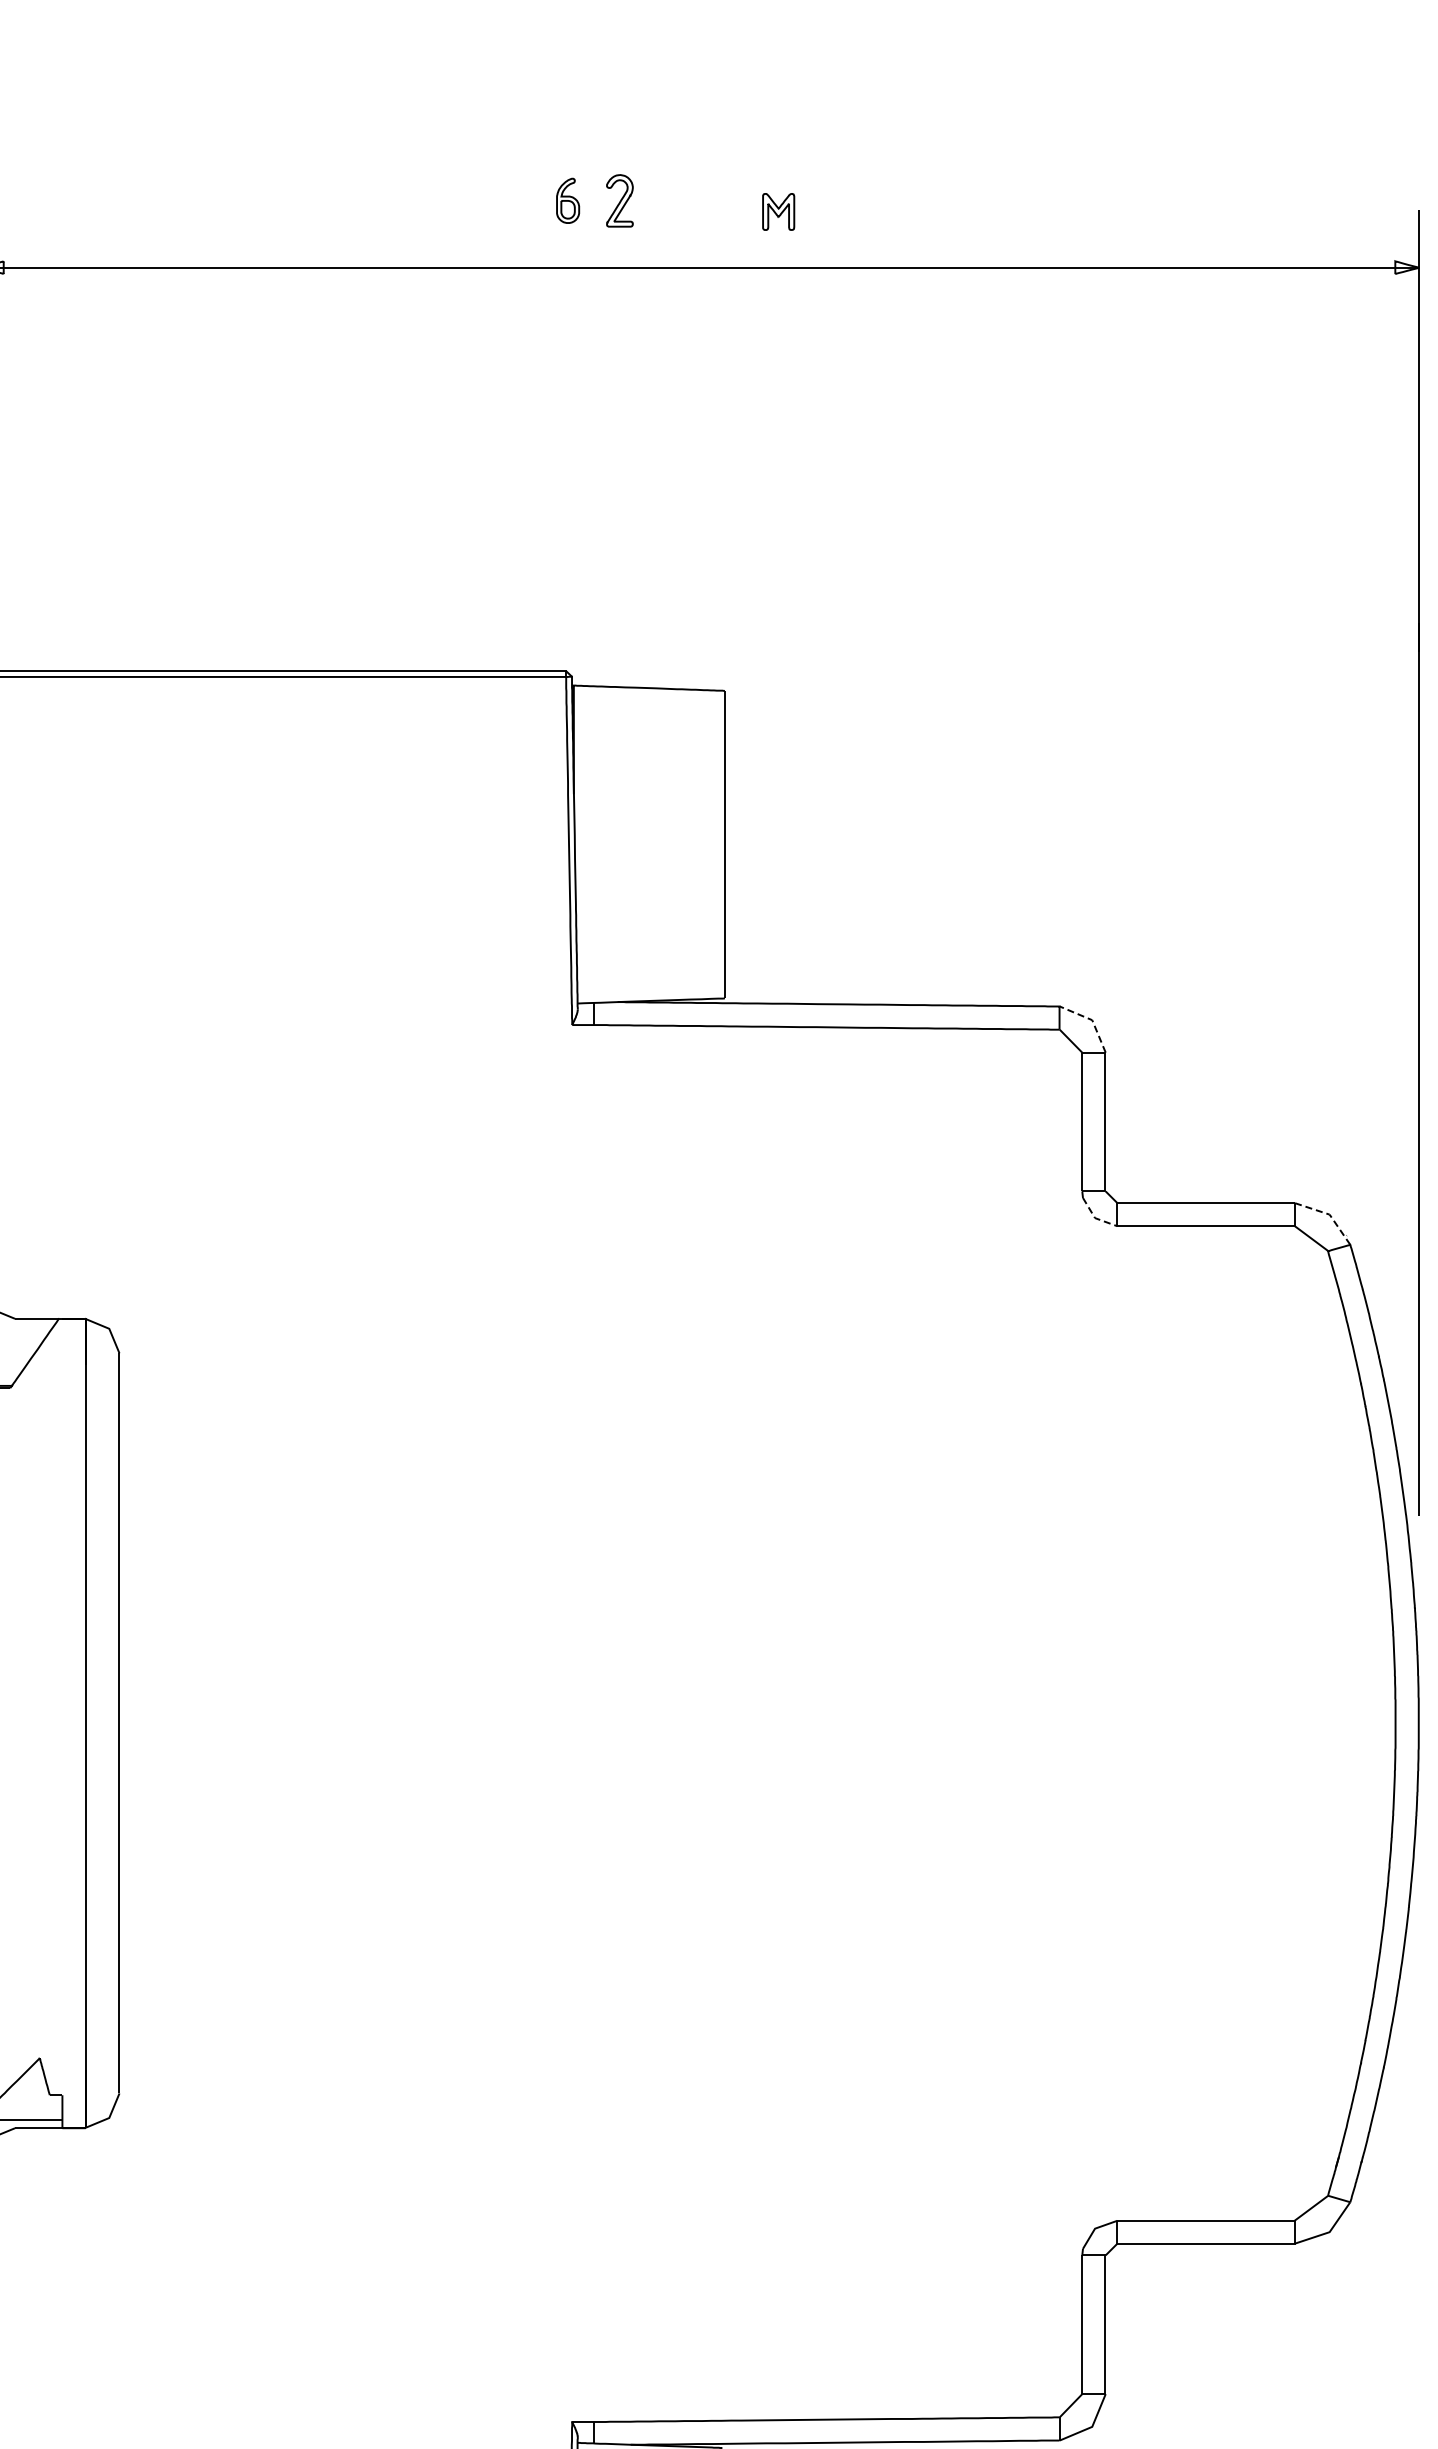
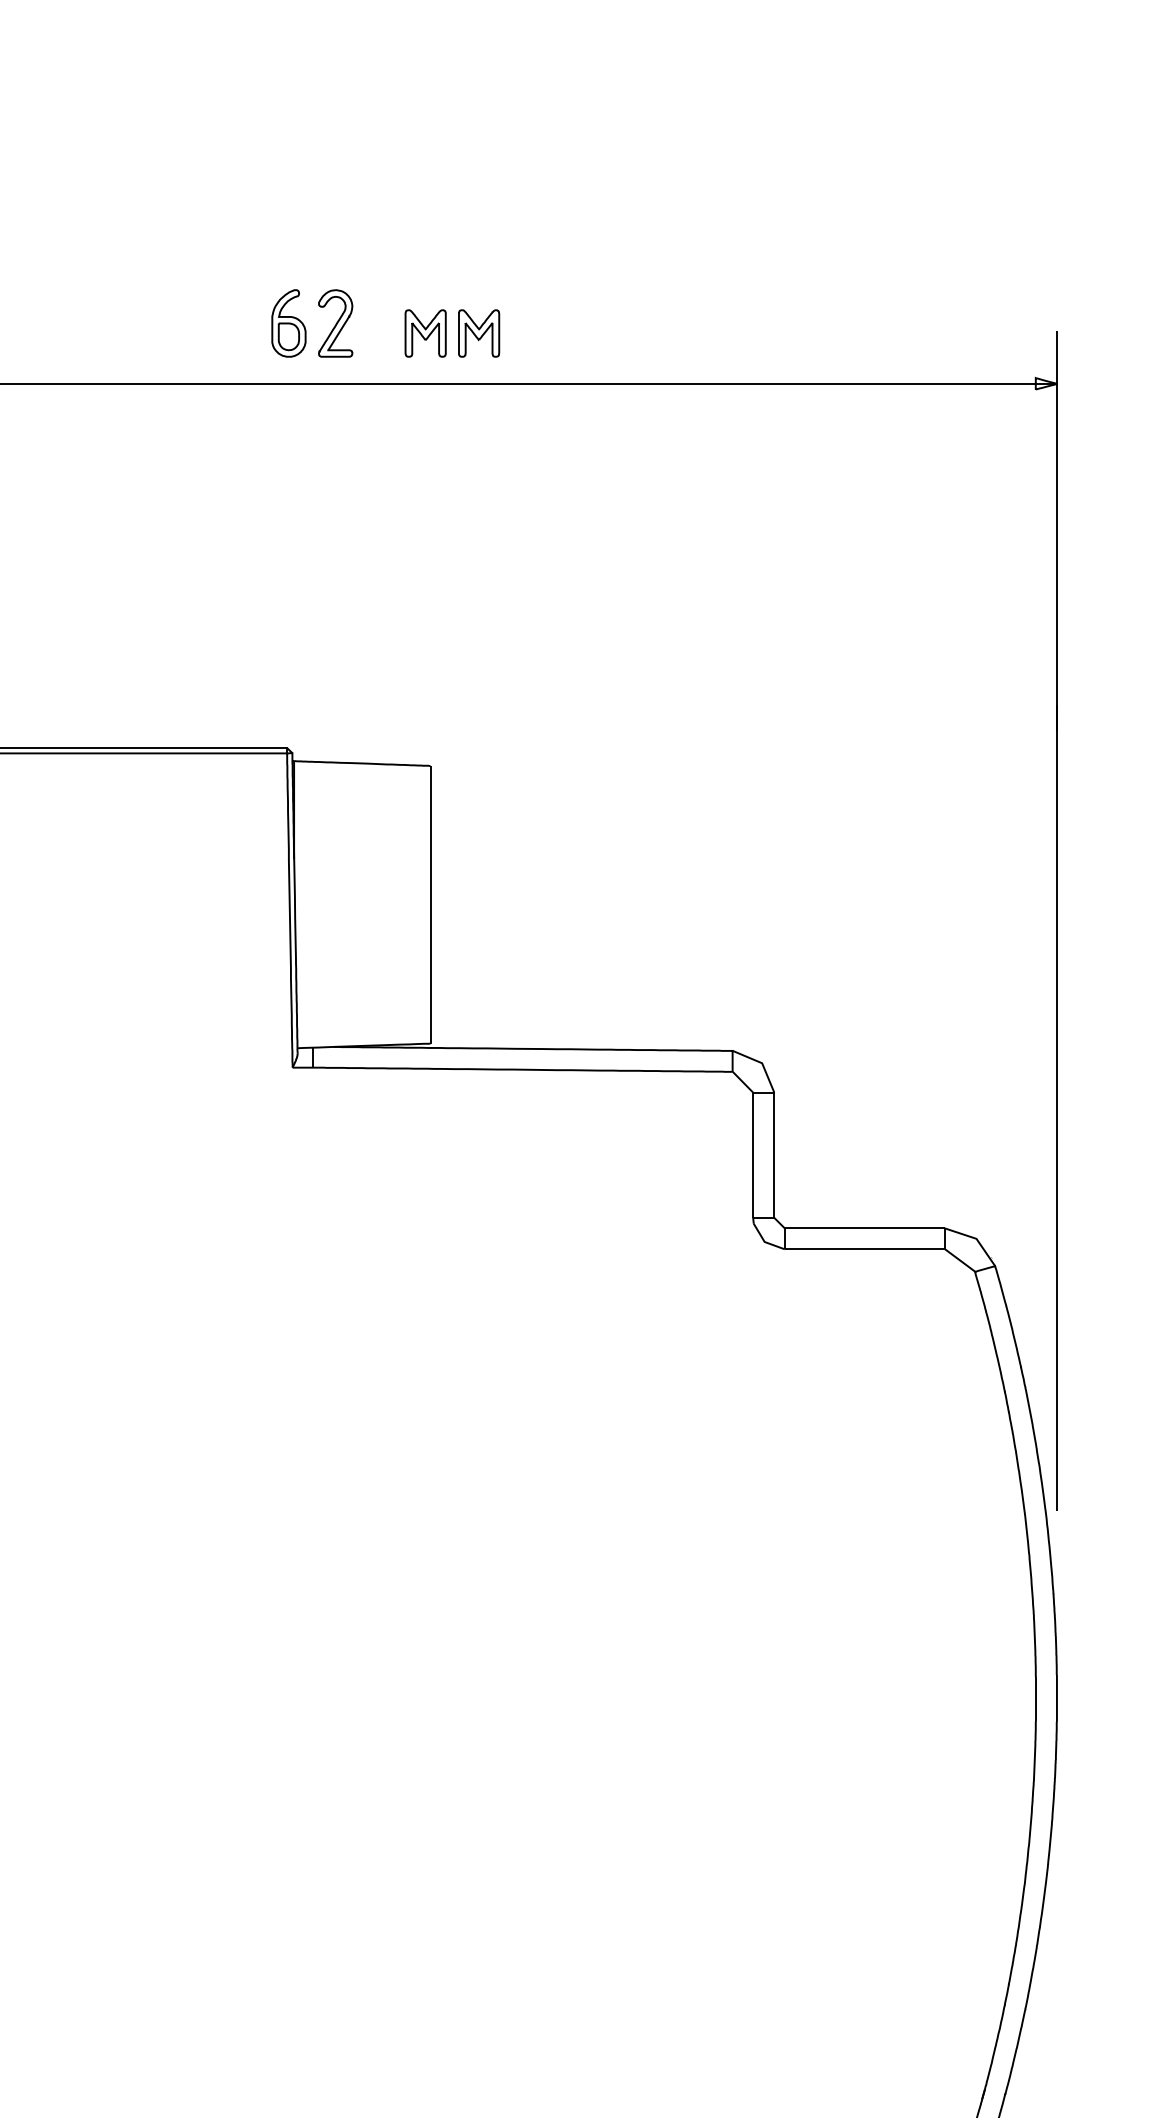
part: (567, 200) -> (288, 323), size x1.67
part: (619, 200) -> (335, 323), size x1.43
part: (719, 211) -> (425, 333), added
part: (778, 211) -> (478, 333), size x1.43
line: (1092, 1020) -> (762, 1063), dashed -> solid
line: (1329, 1214) -> (976, 1238), dashed -> solid
line: (1095, 1218) -> (765, 1242), dashed -> solid

